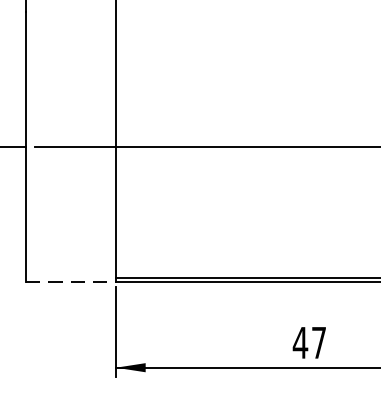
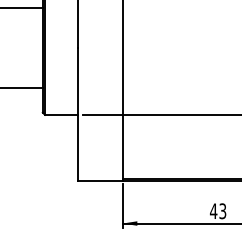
line: (72, 282) -> (101, 181), dashed -> solid
text: (318, 343) -> (222, 211), 47 -> 43

